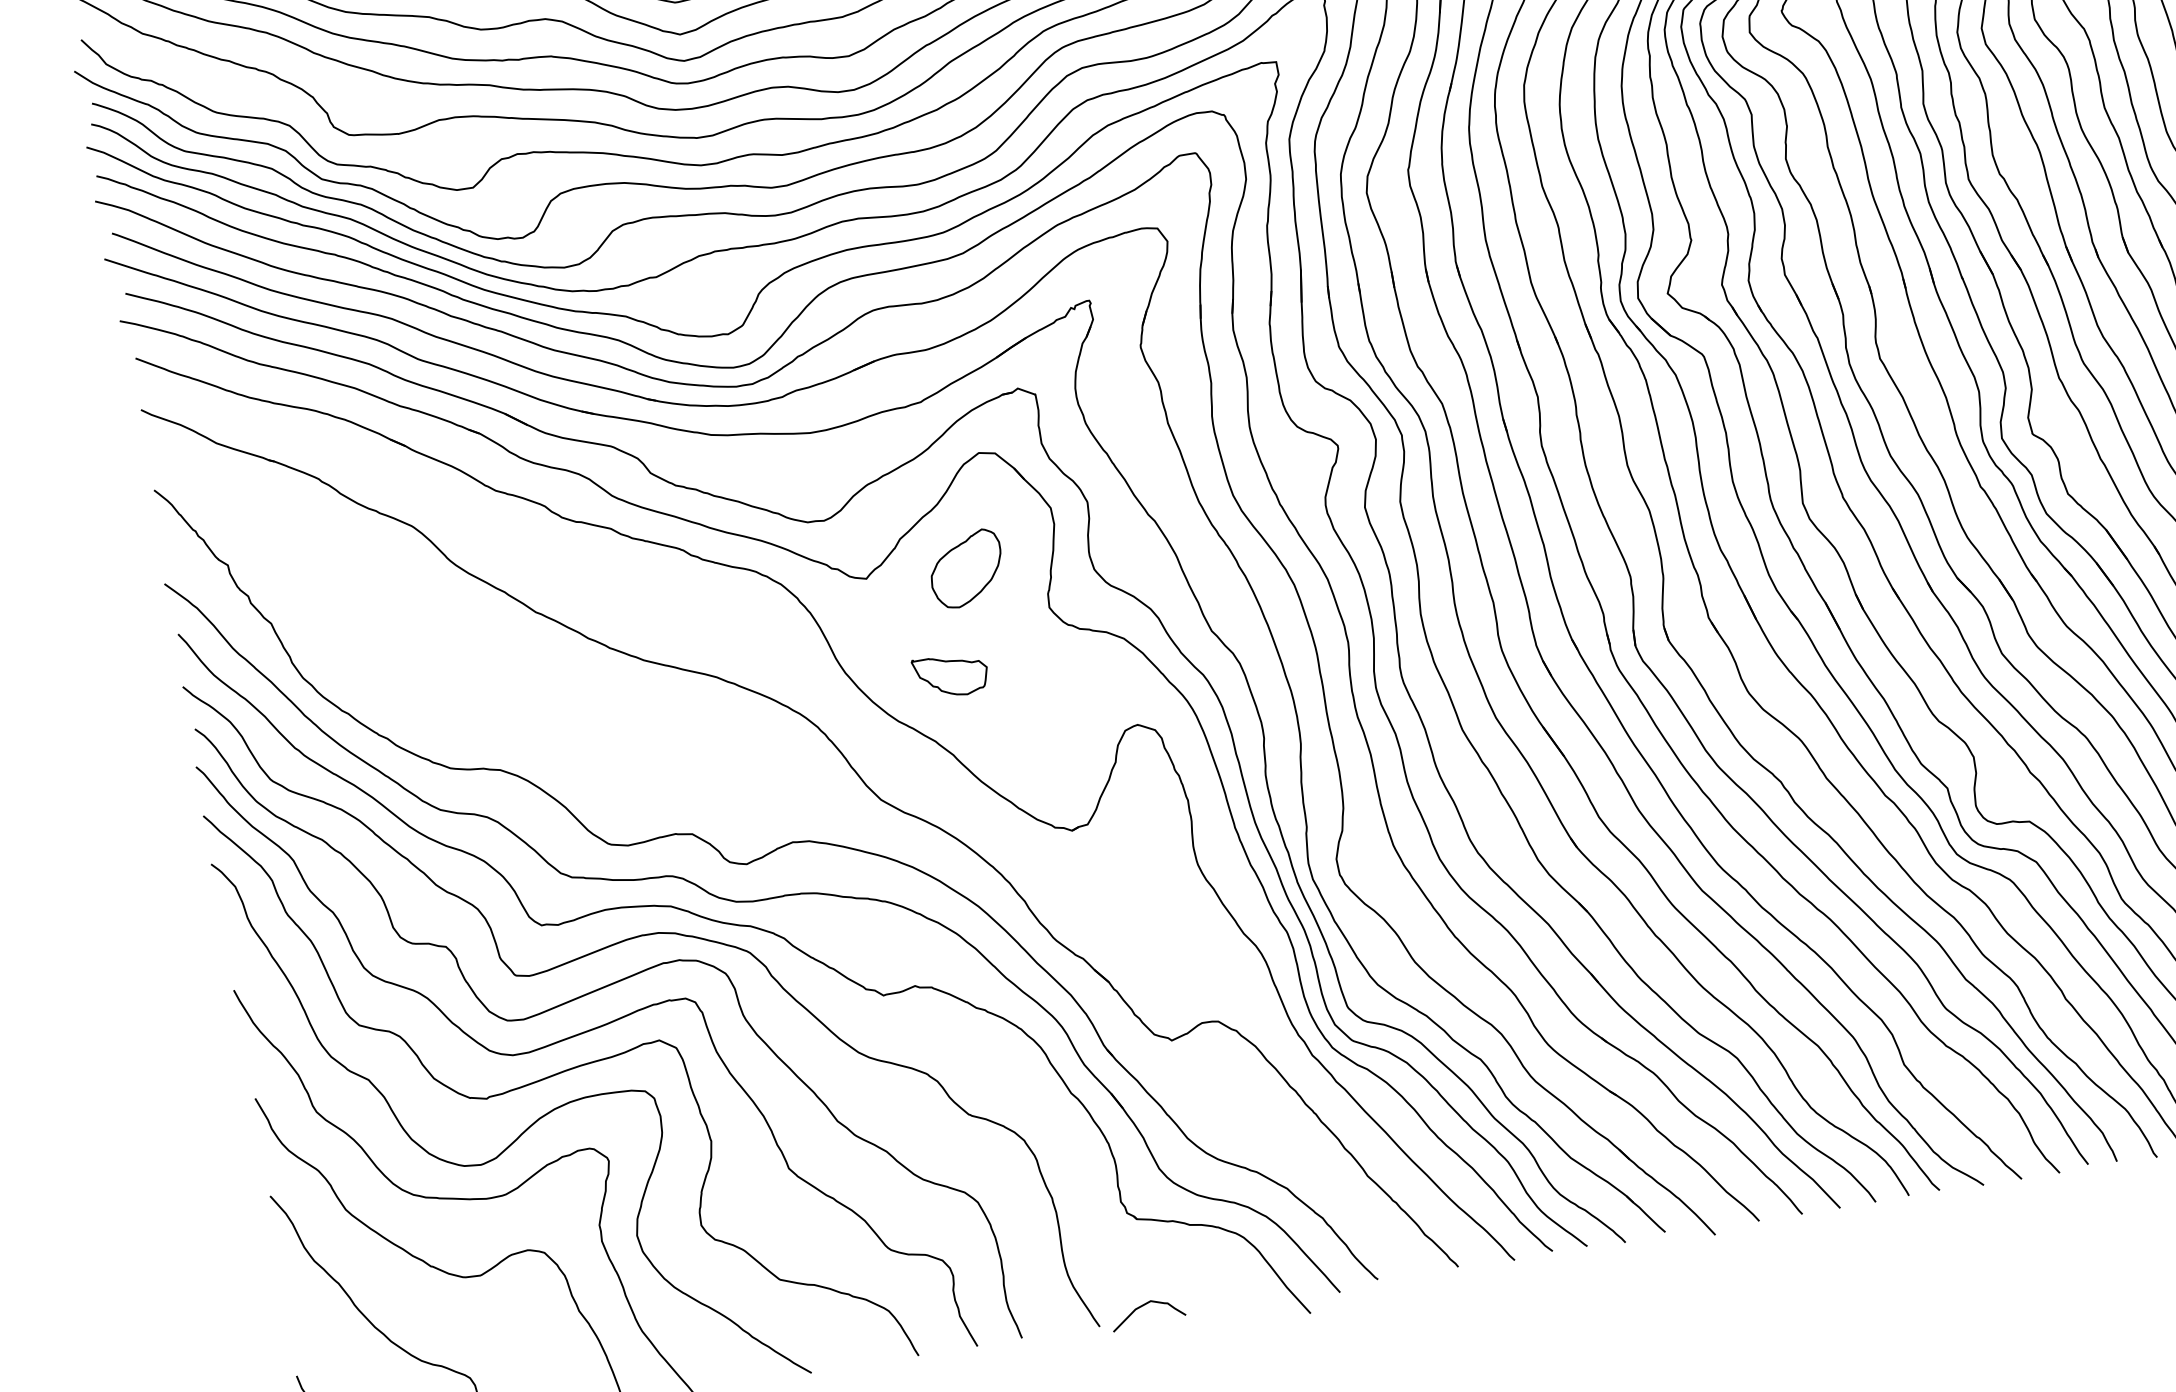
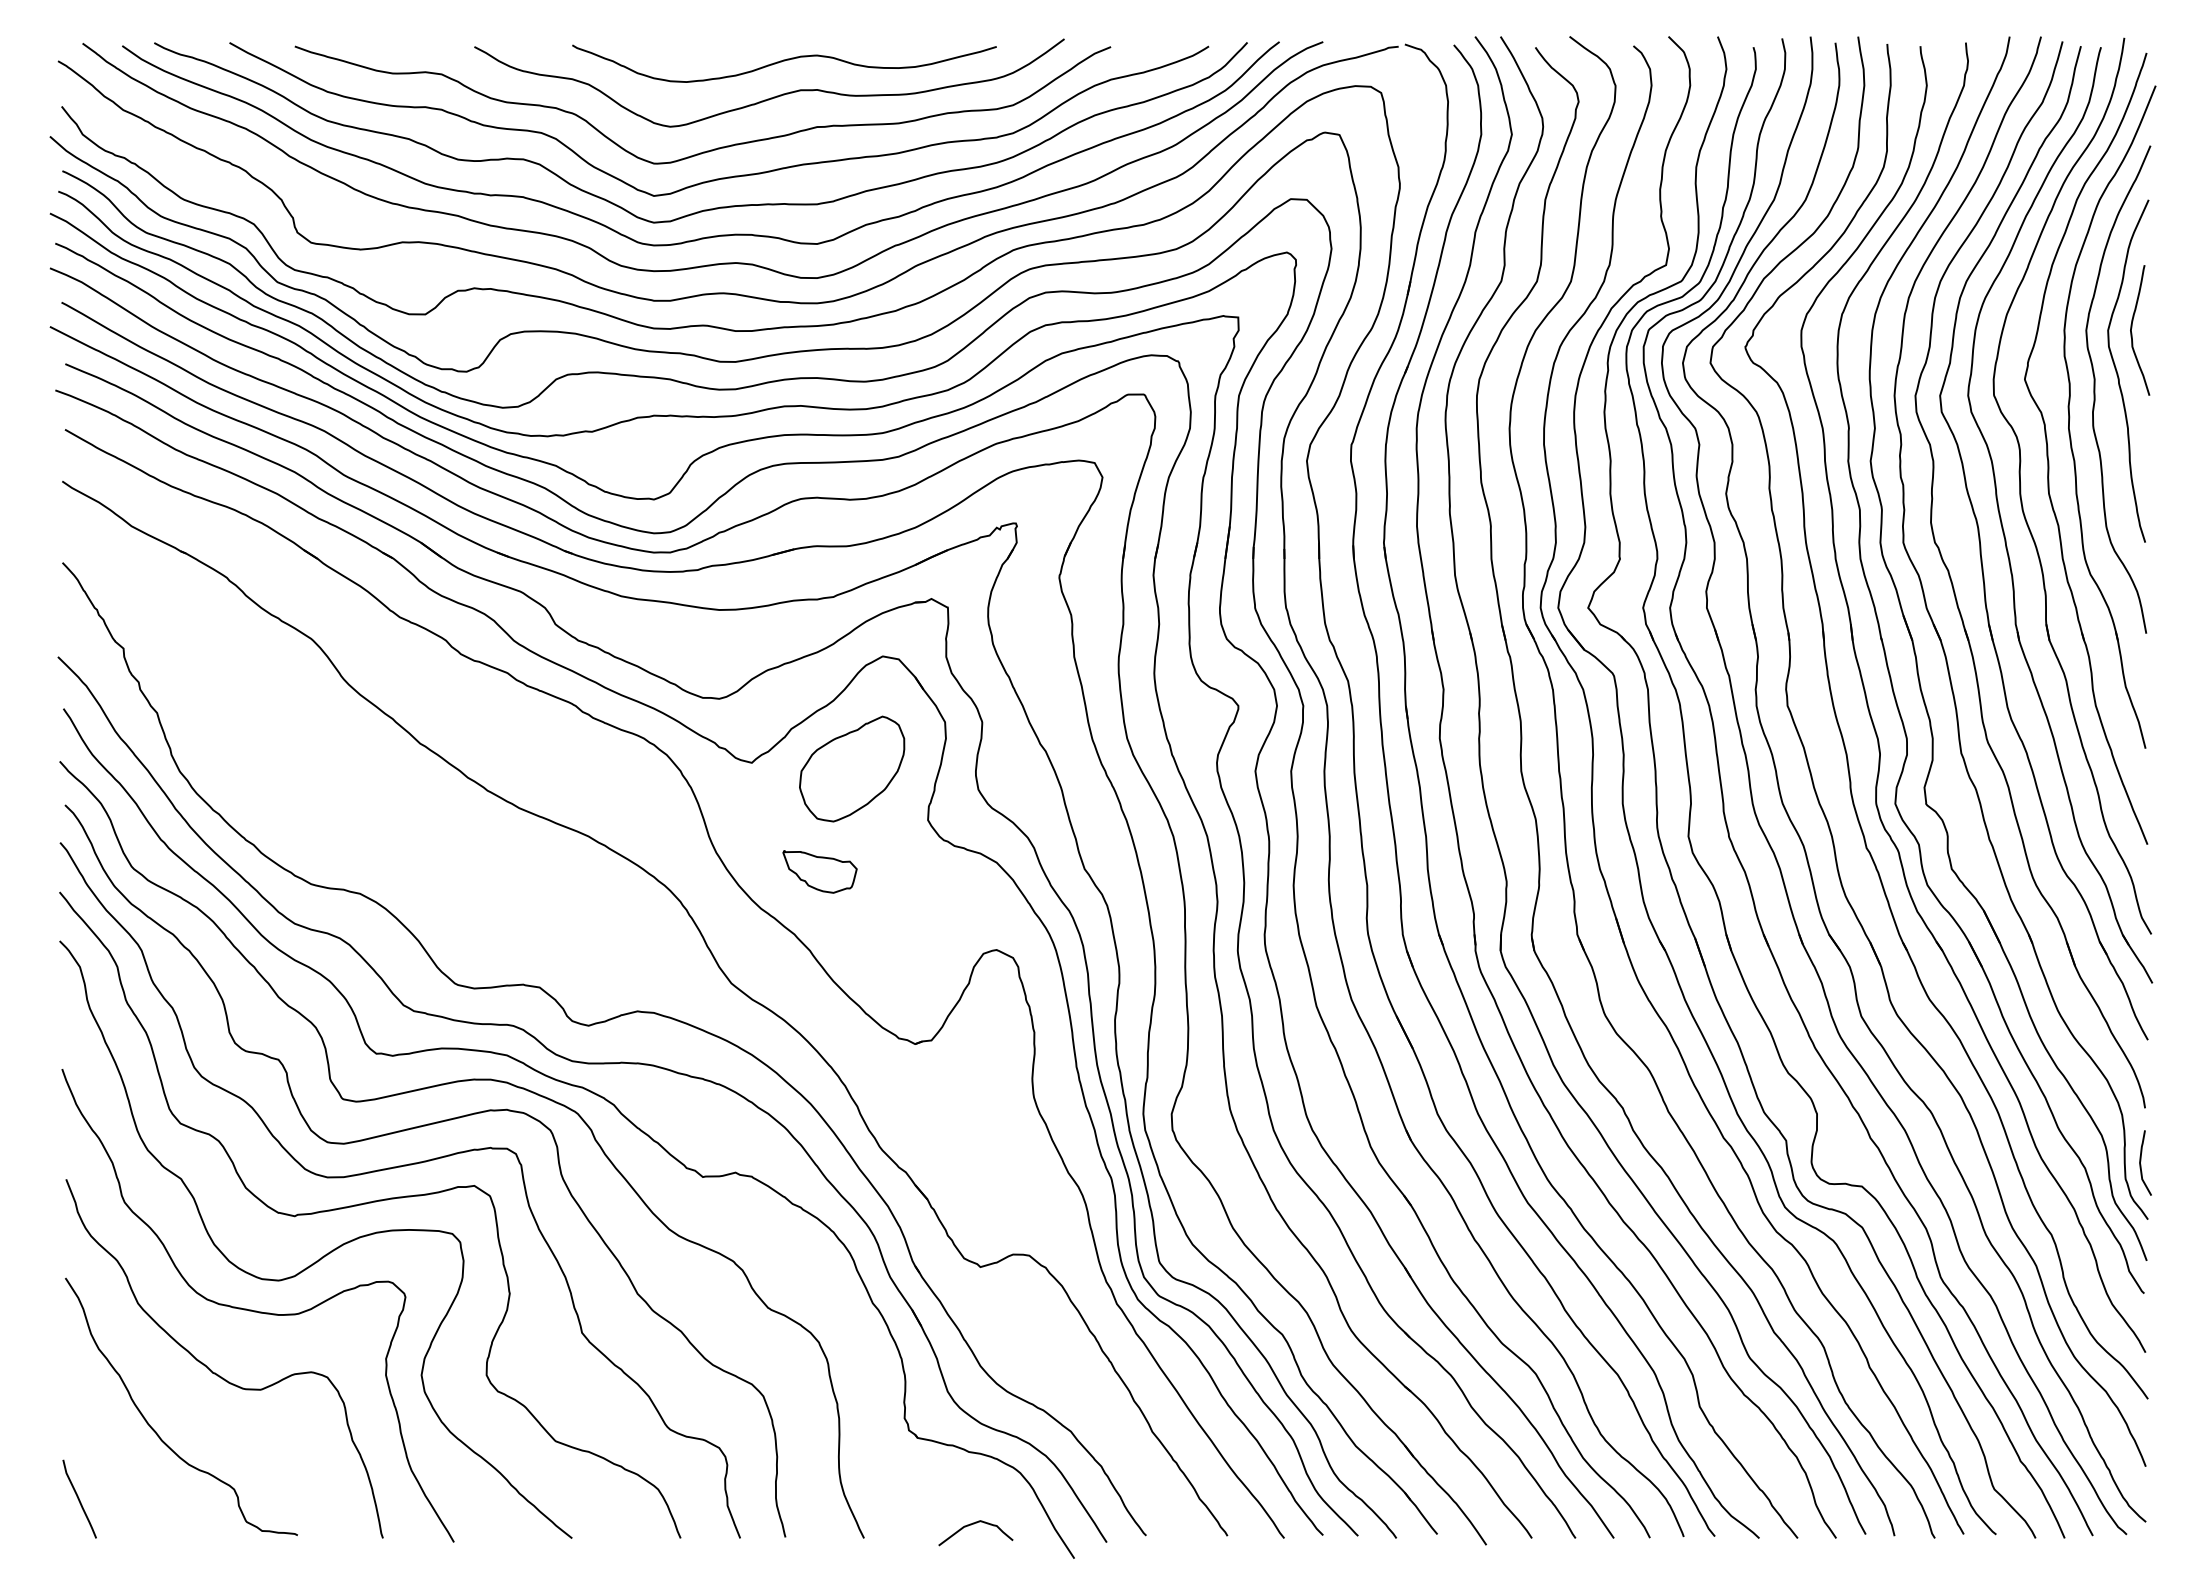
part: (966, 568) -> (852, 768), size x1.43
curve: (1142, 1306) -> (971, 1525), moved

